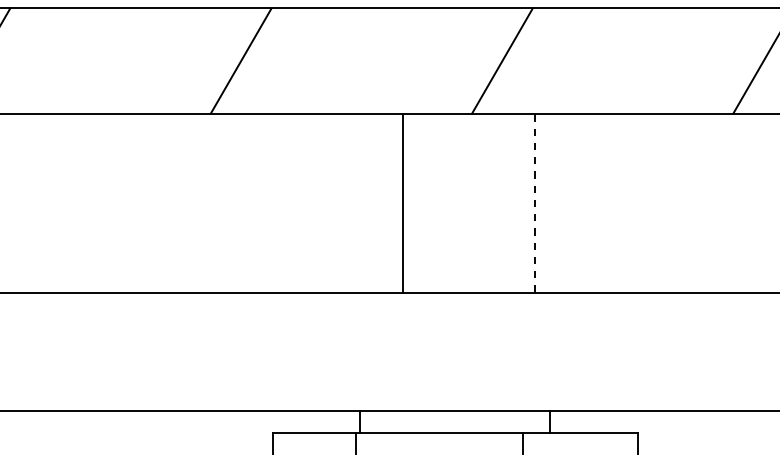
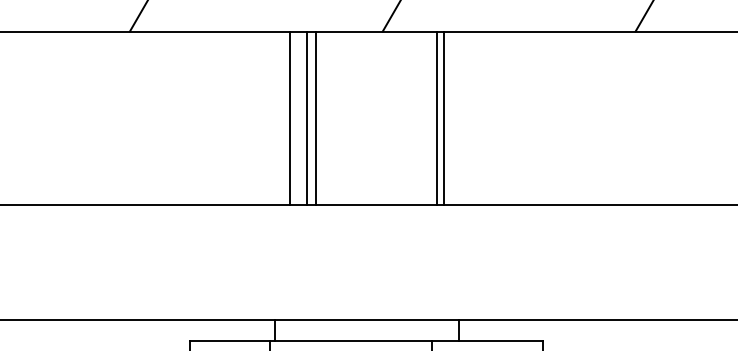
line: (375, 203) -> (289, 118), added
line: (393, 203) -> (306, 118), added
line: (527, 203) -> (436, 118), added
line: (534, 203) -> (443, 118), dashed -> solid

